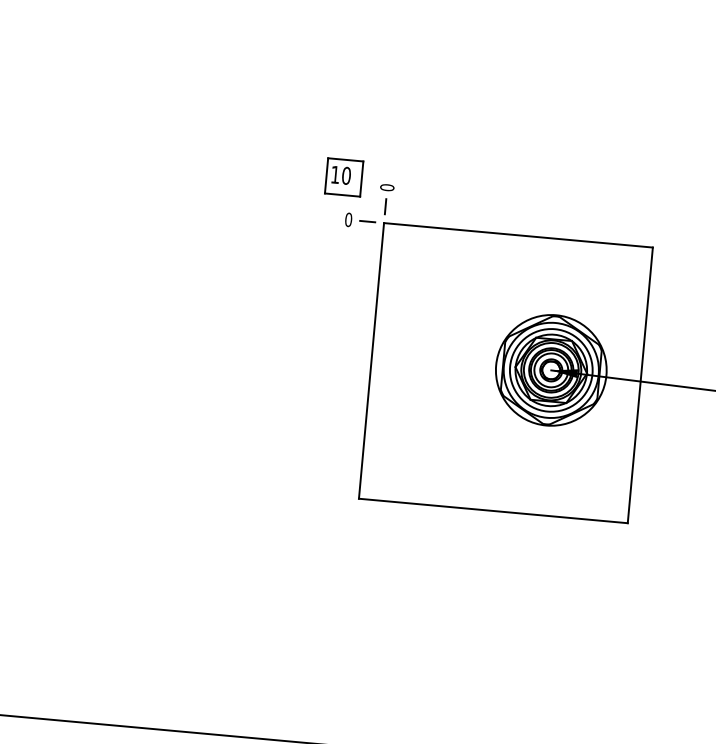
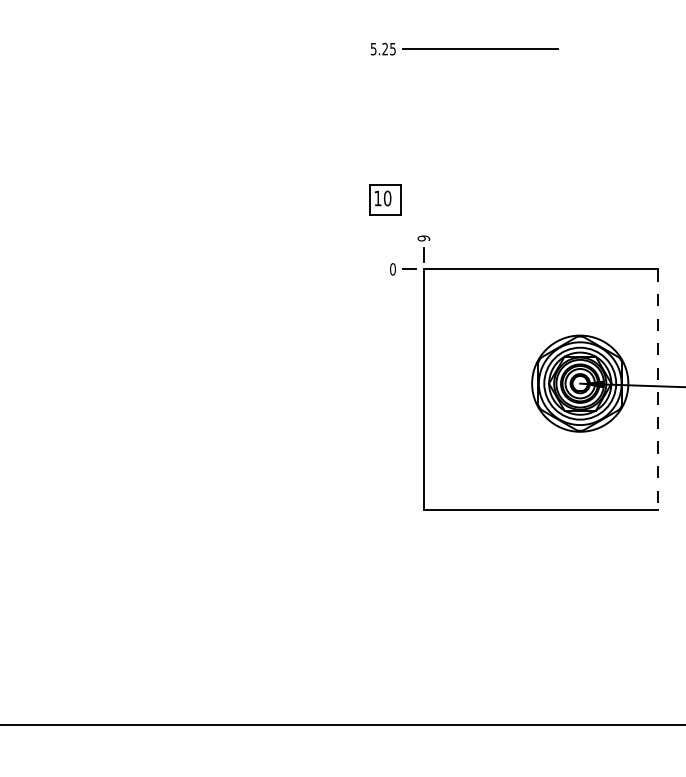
part: (343, 176) -> (385, 199), moved
text: (388, 187) -> (424, 238), 0 -> 9
line: (640, 386) -> (658, 390), solid -> dashed

